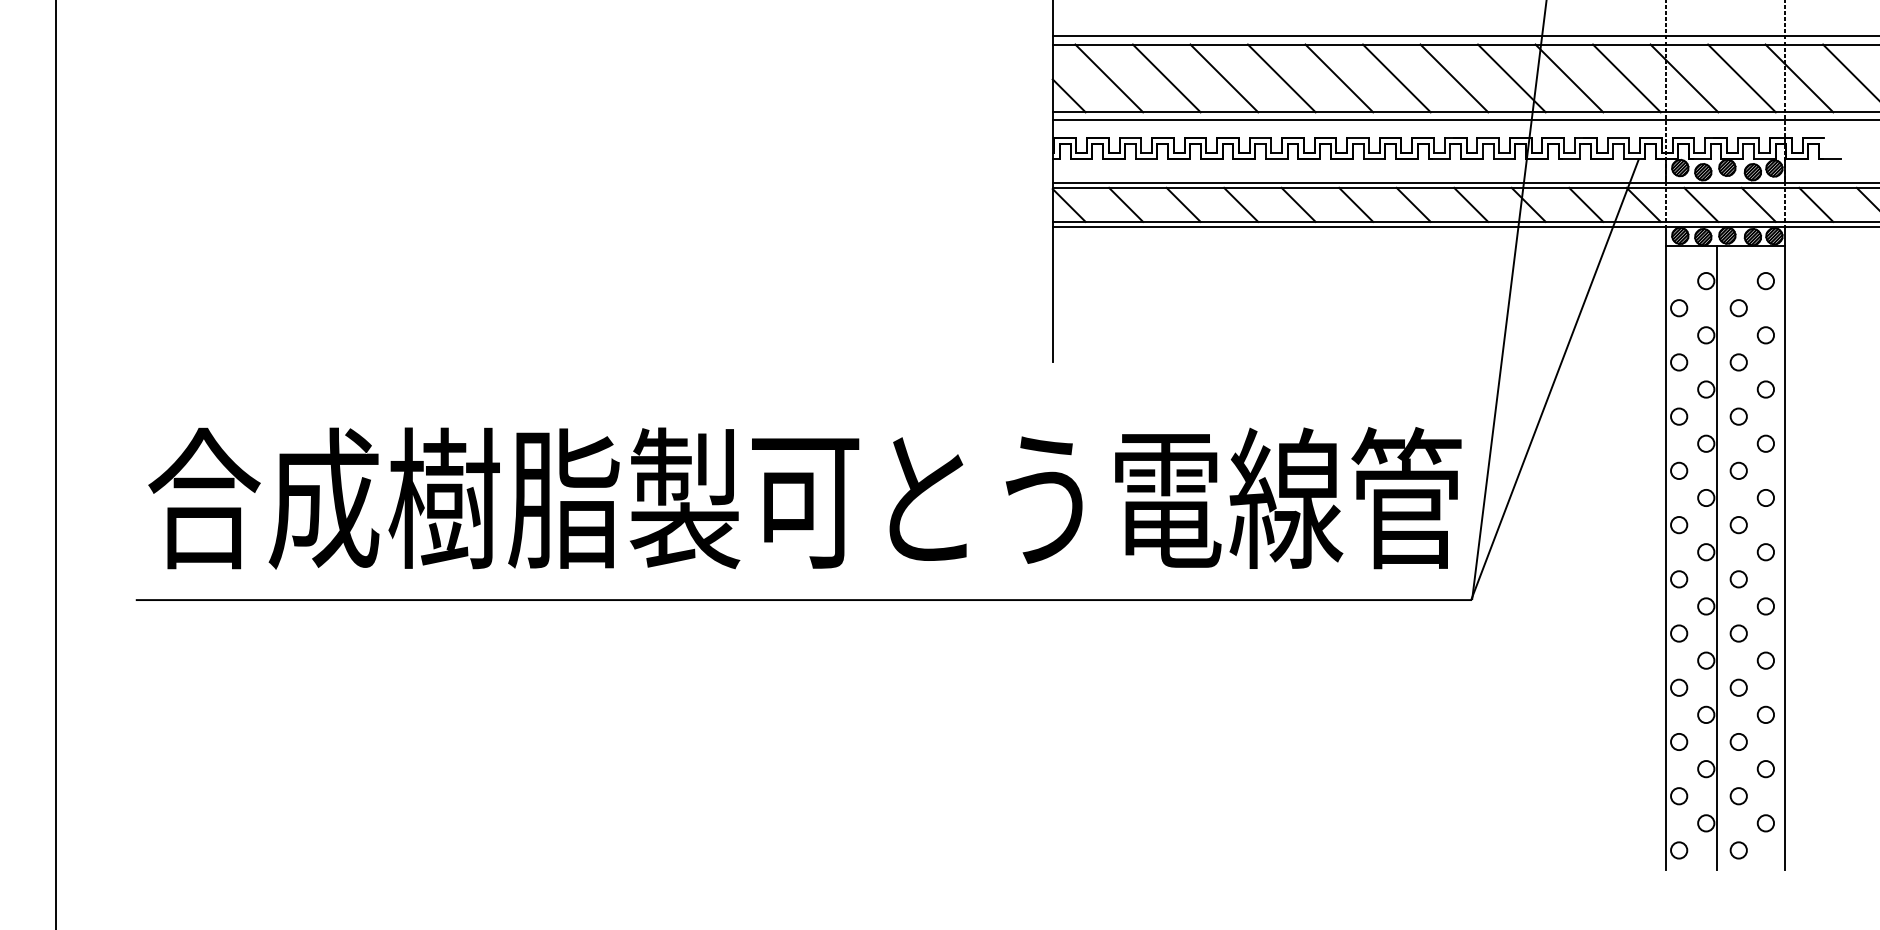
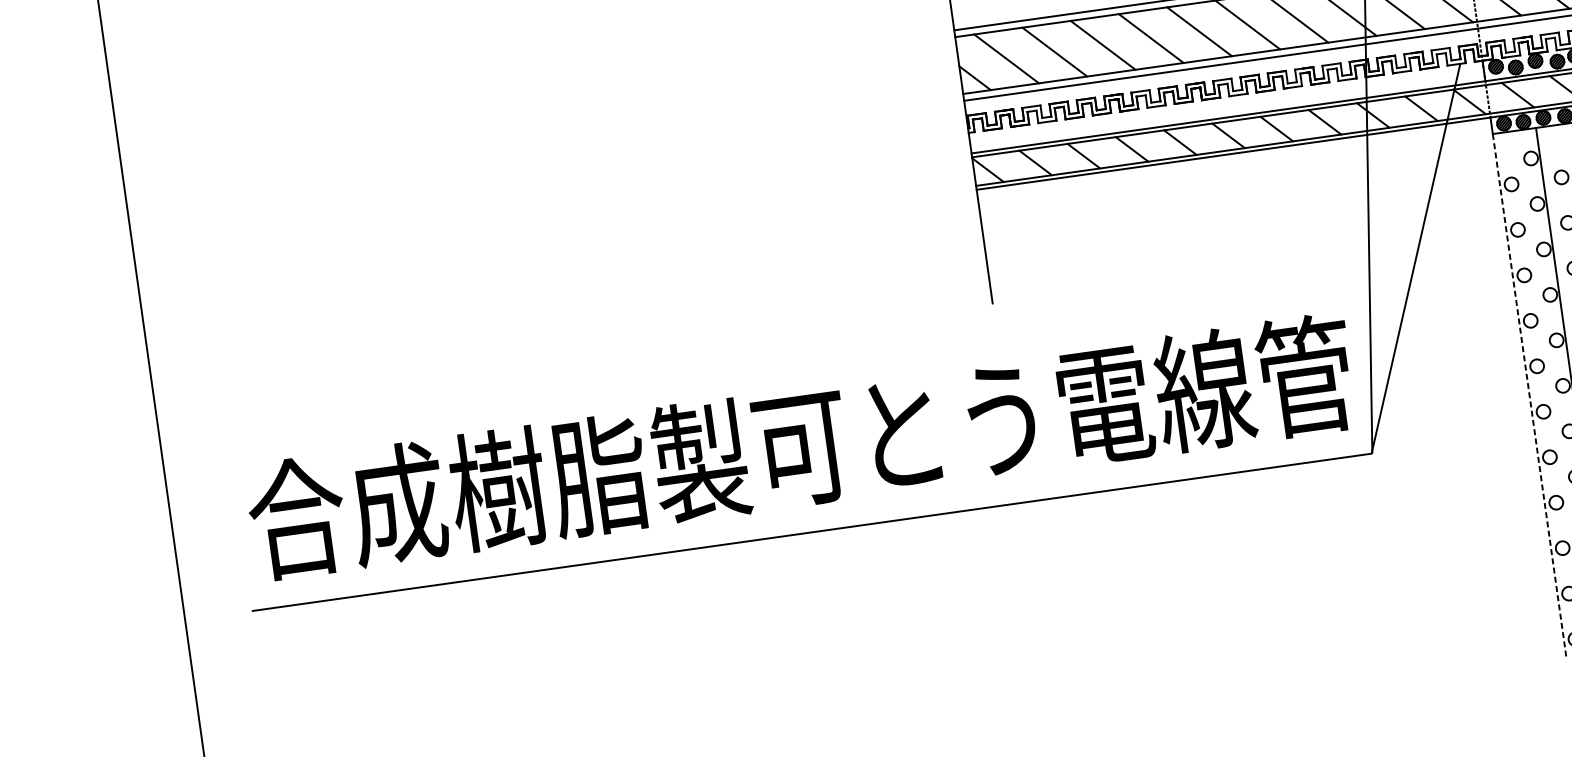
line: (1665, 558) -> (1529, 395), solid -> dashed

